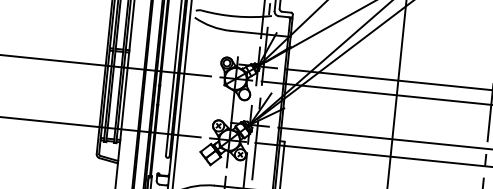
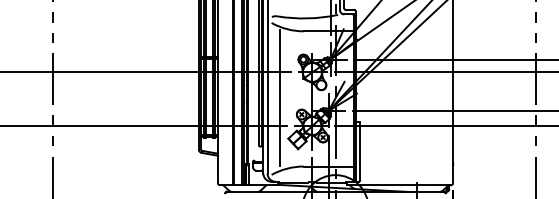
line: (196, 105) -> (280, 98), added

